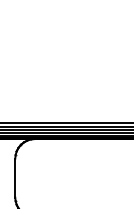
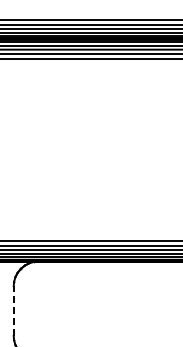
line: (15, 178) -> (13, 311), solid -> dashed

